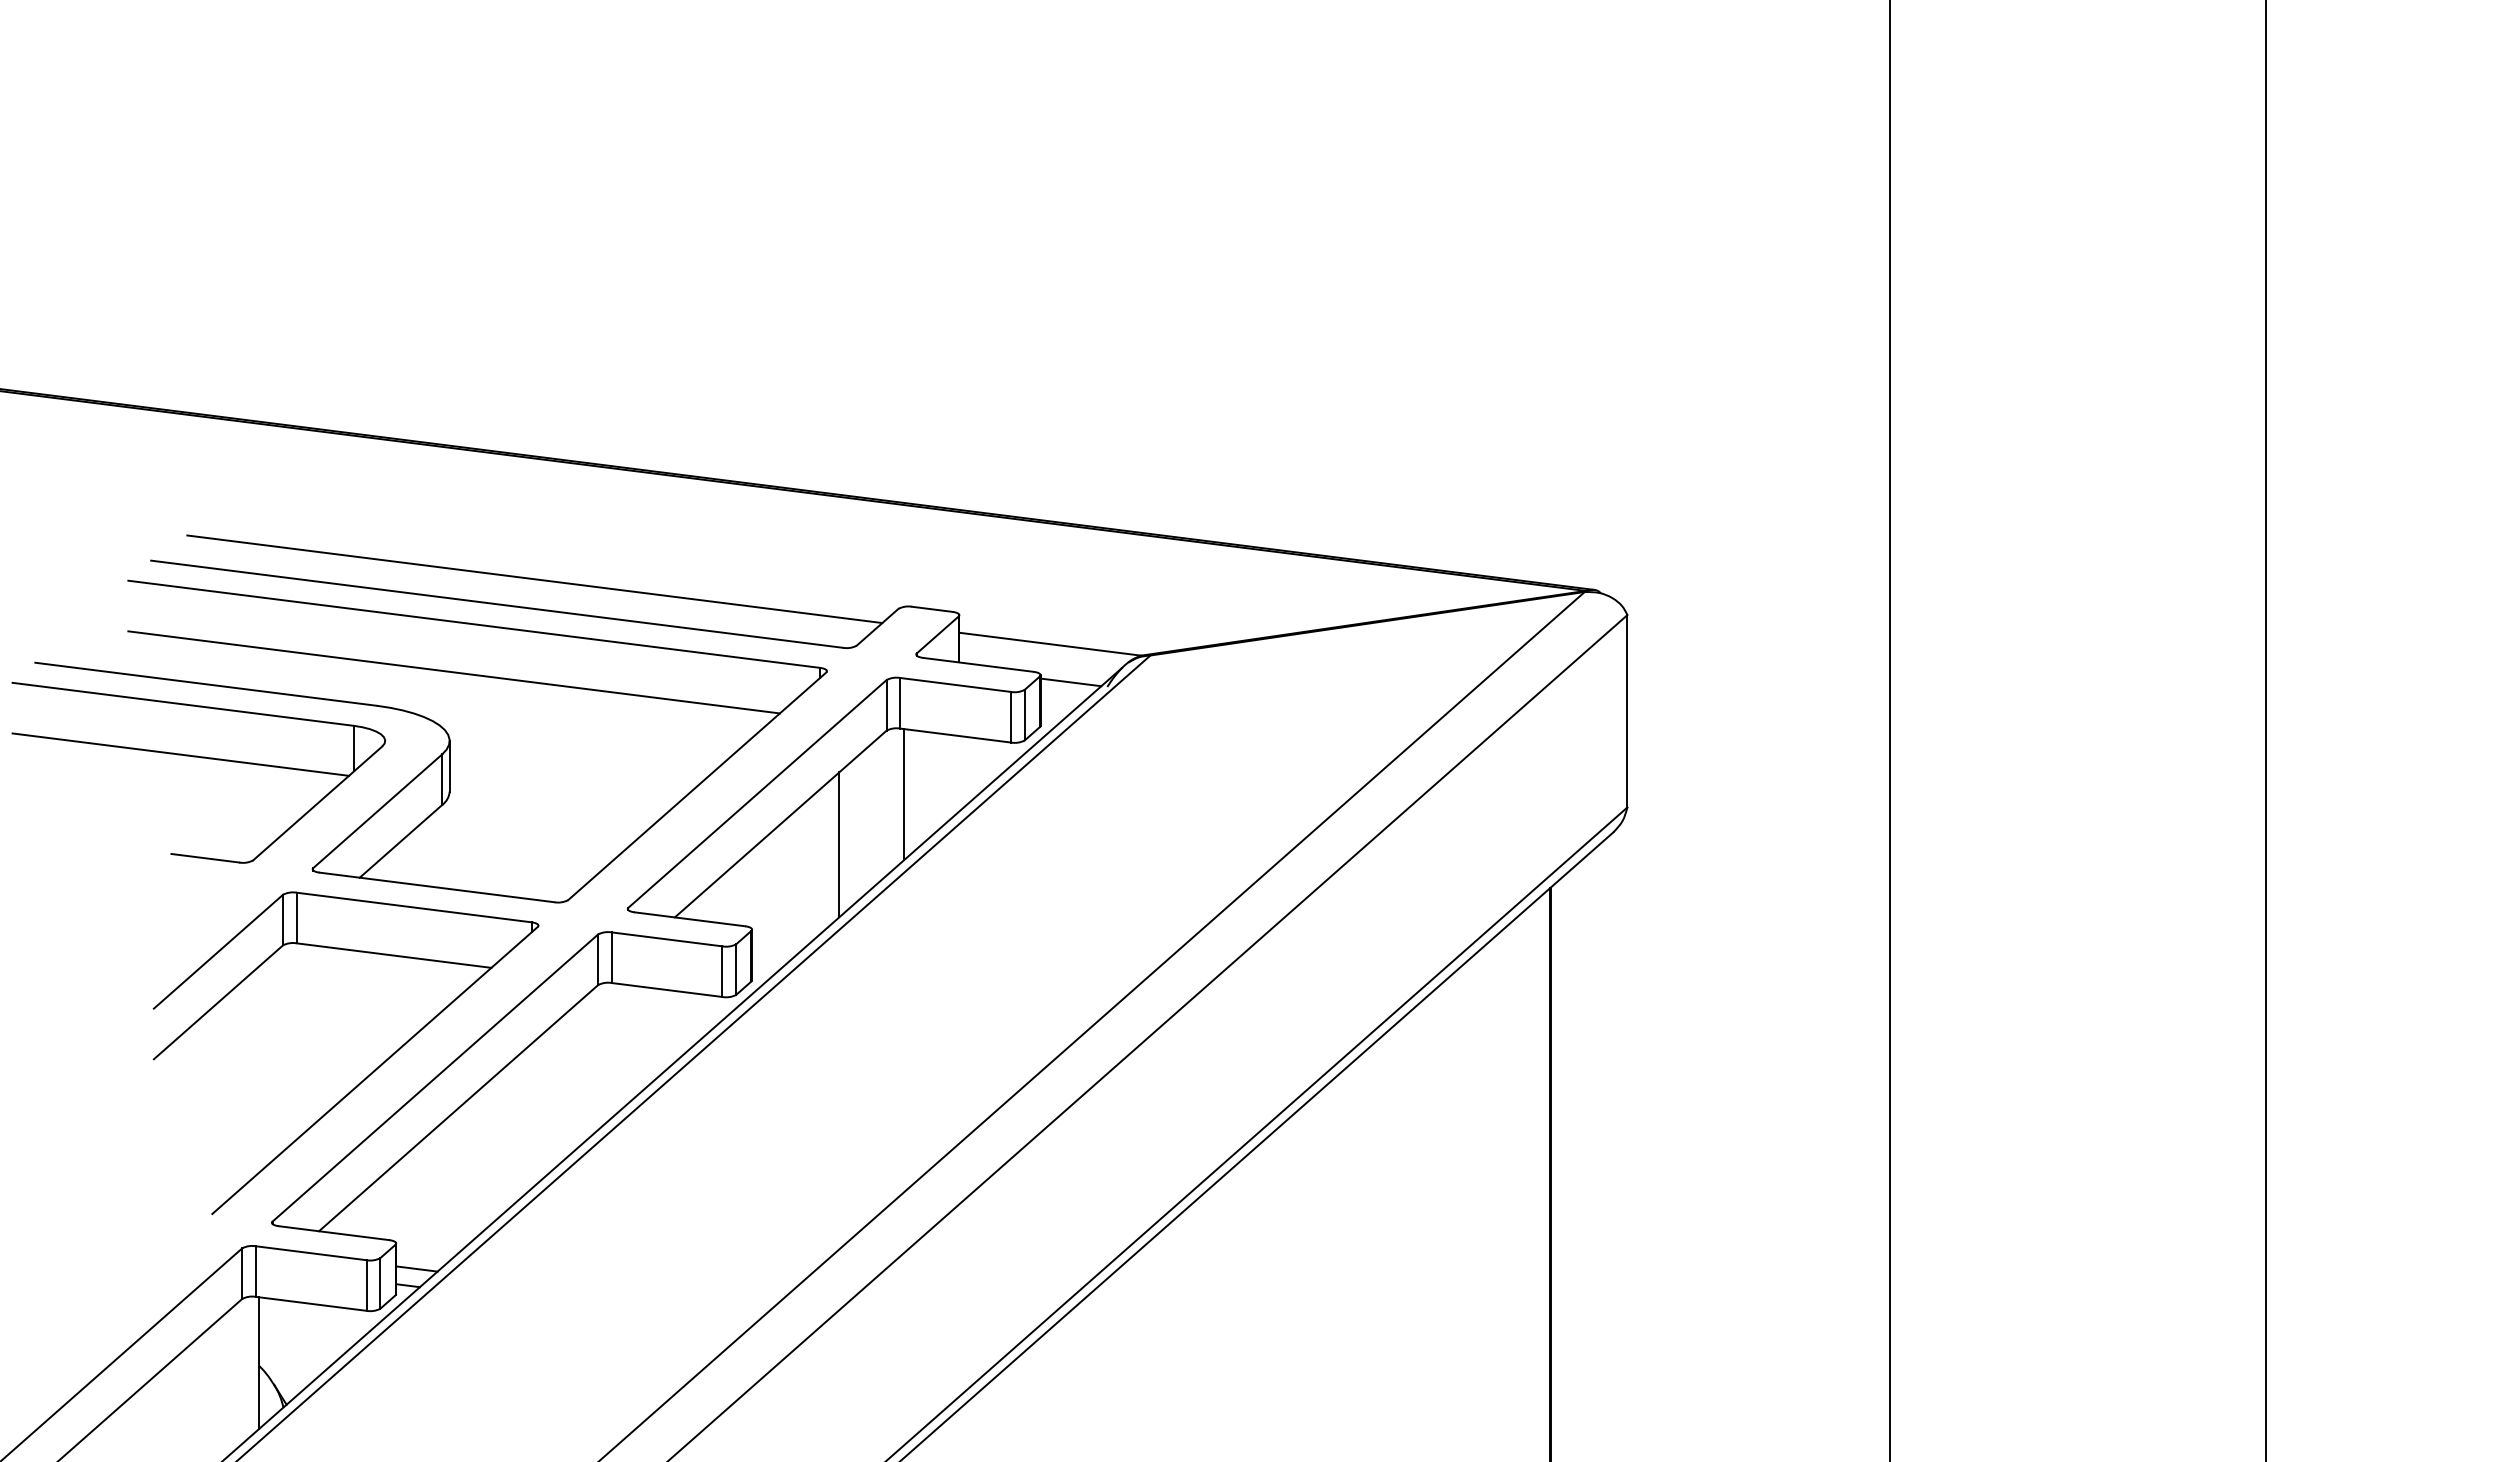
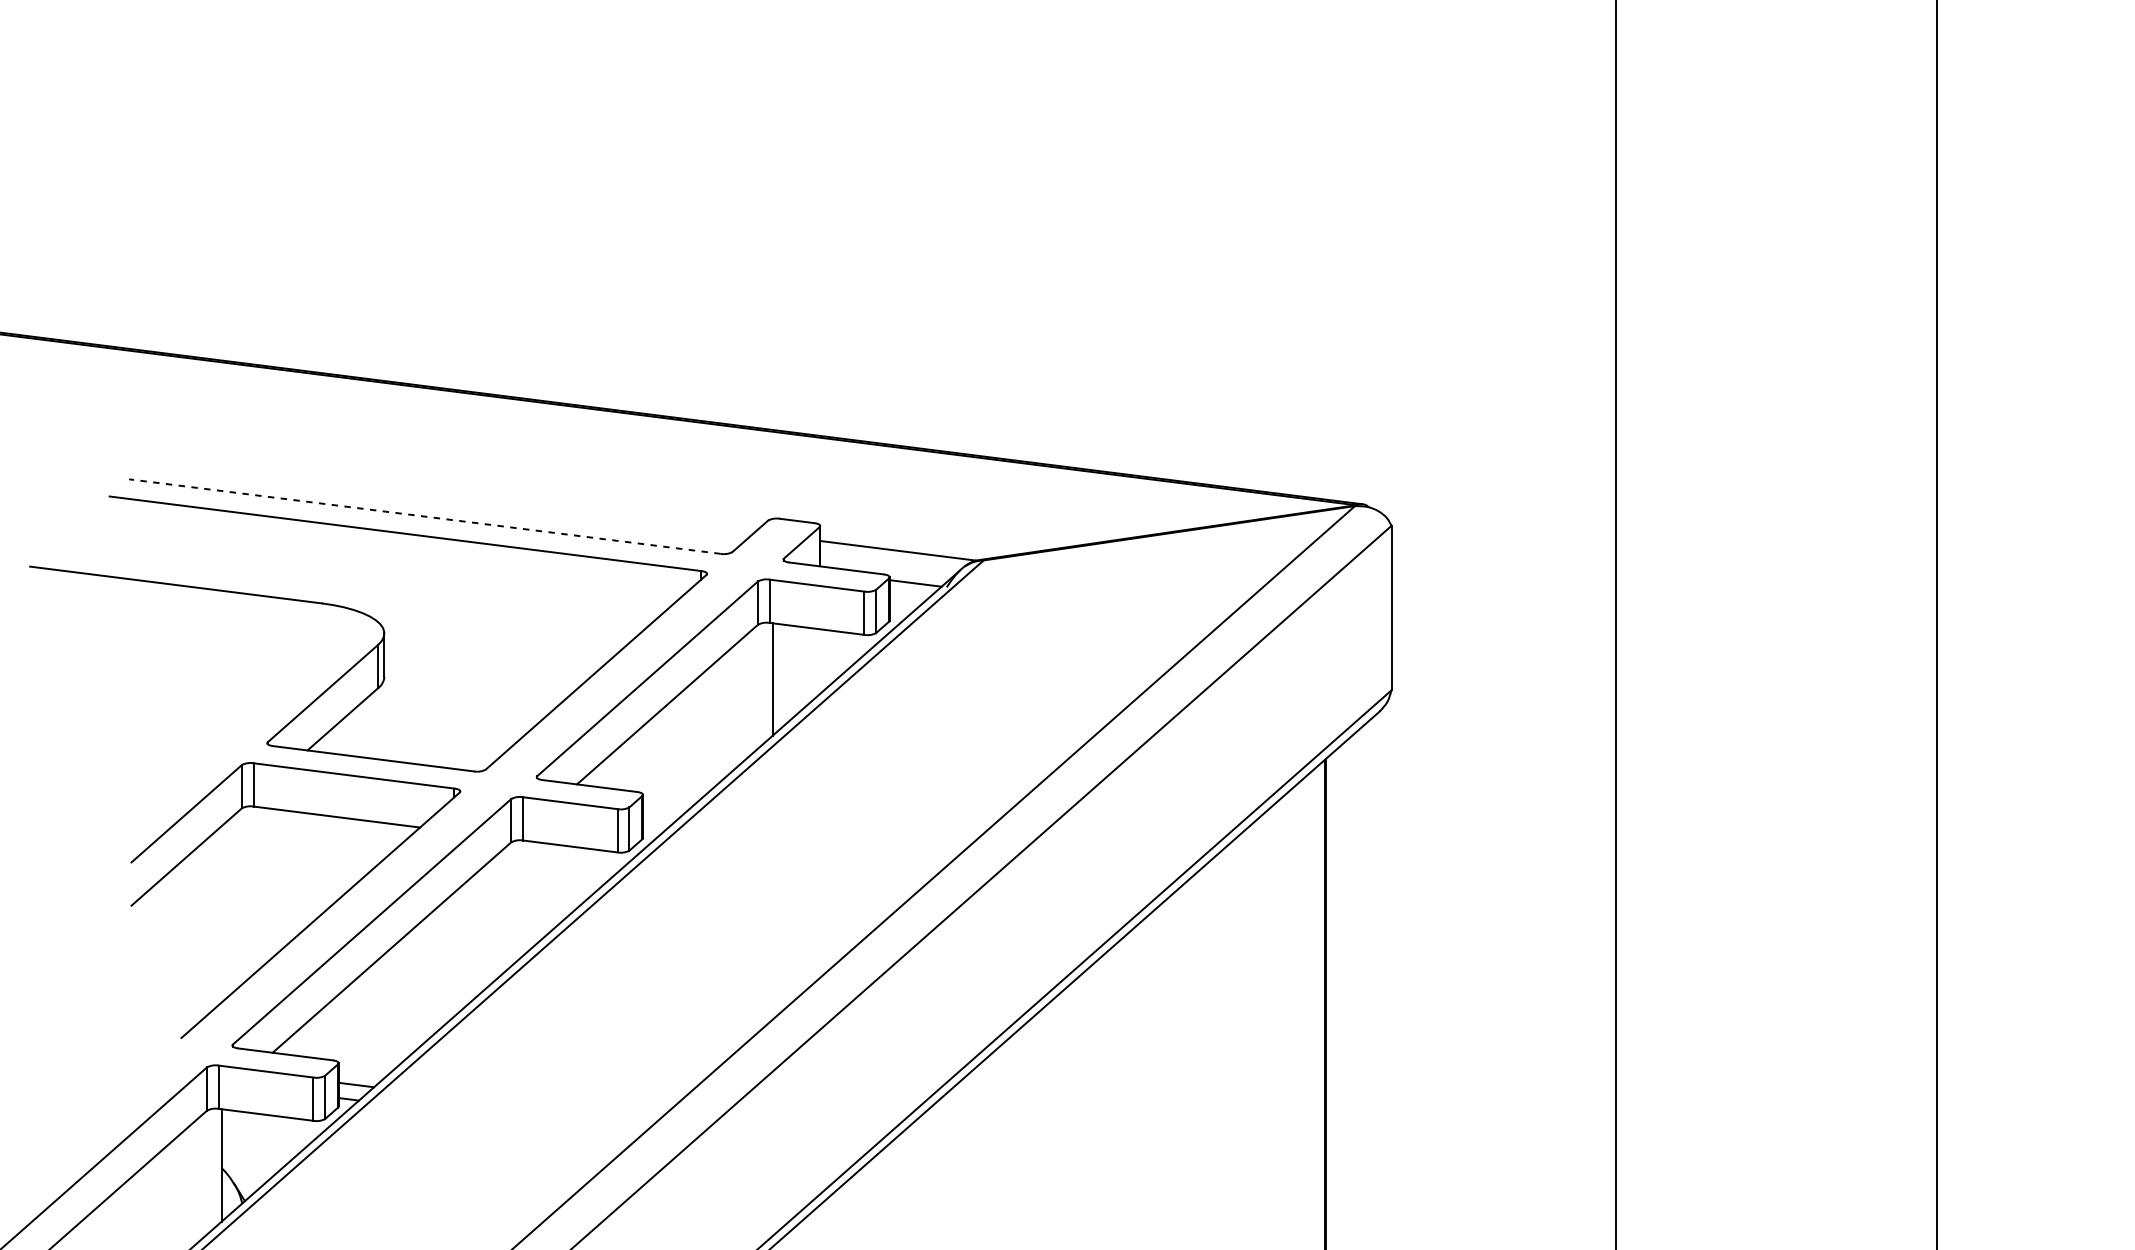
line: (534, 579) -> (456, 495), removed
line: (496, 604) -> (424, 516), solid -> dashed
line: (453, 672) -> (387, 574), removed
part: (201, 758) -> (172, 648), removed
line: (839, 844) -> (717, 722), removed

